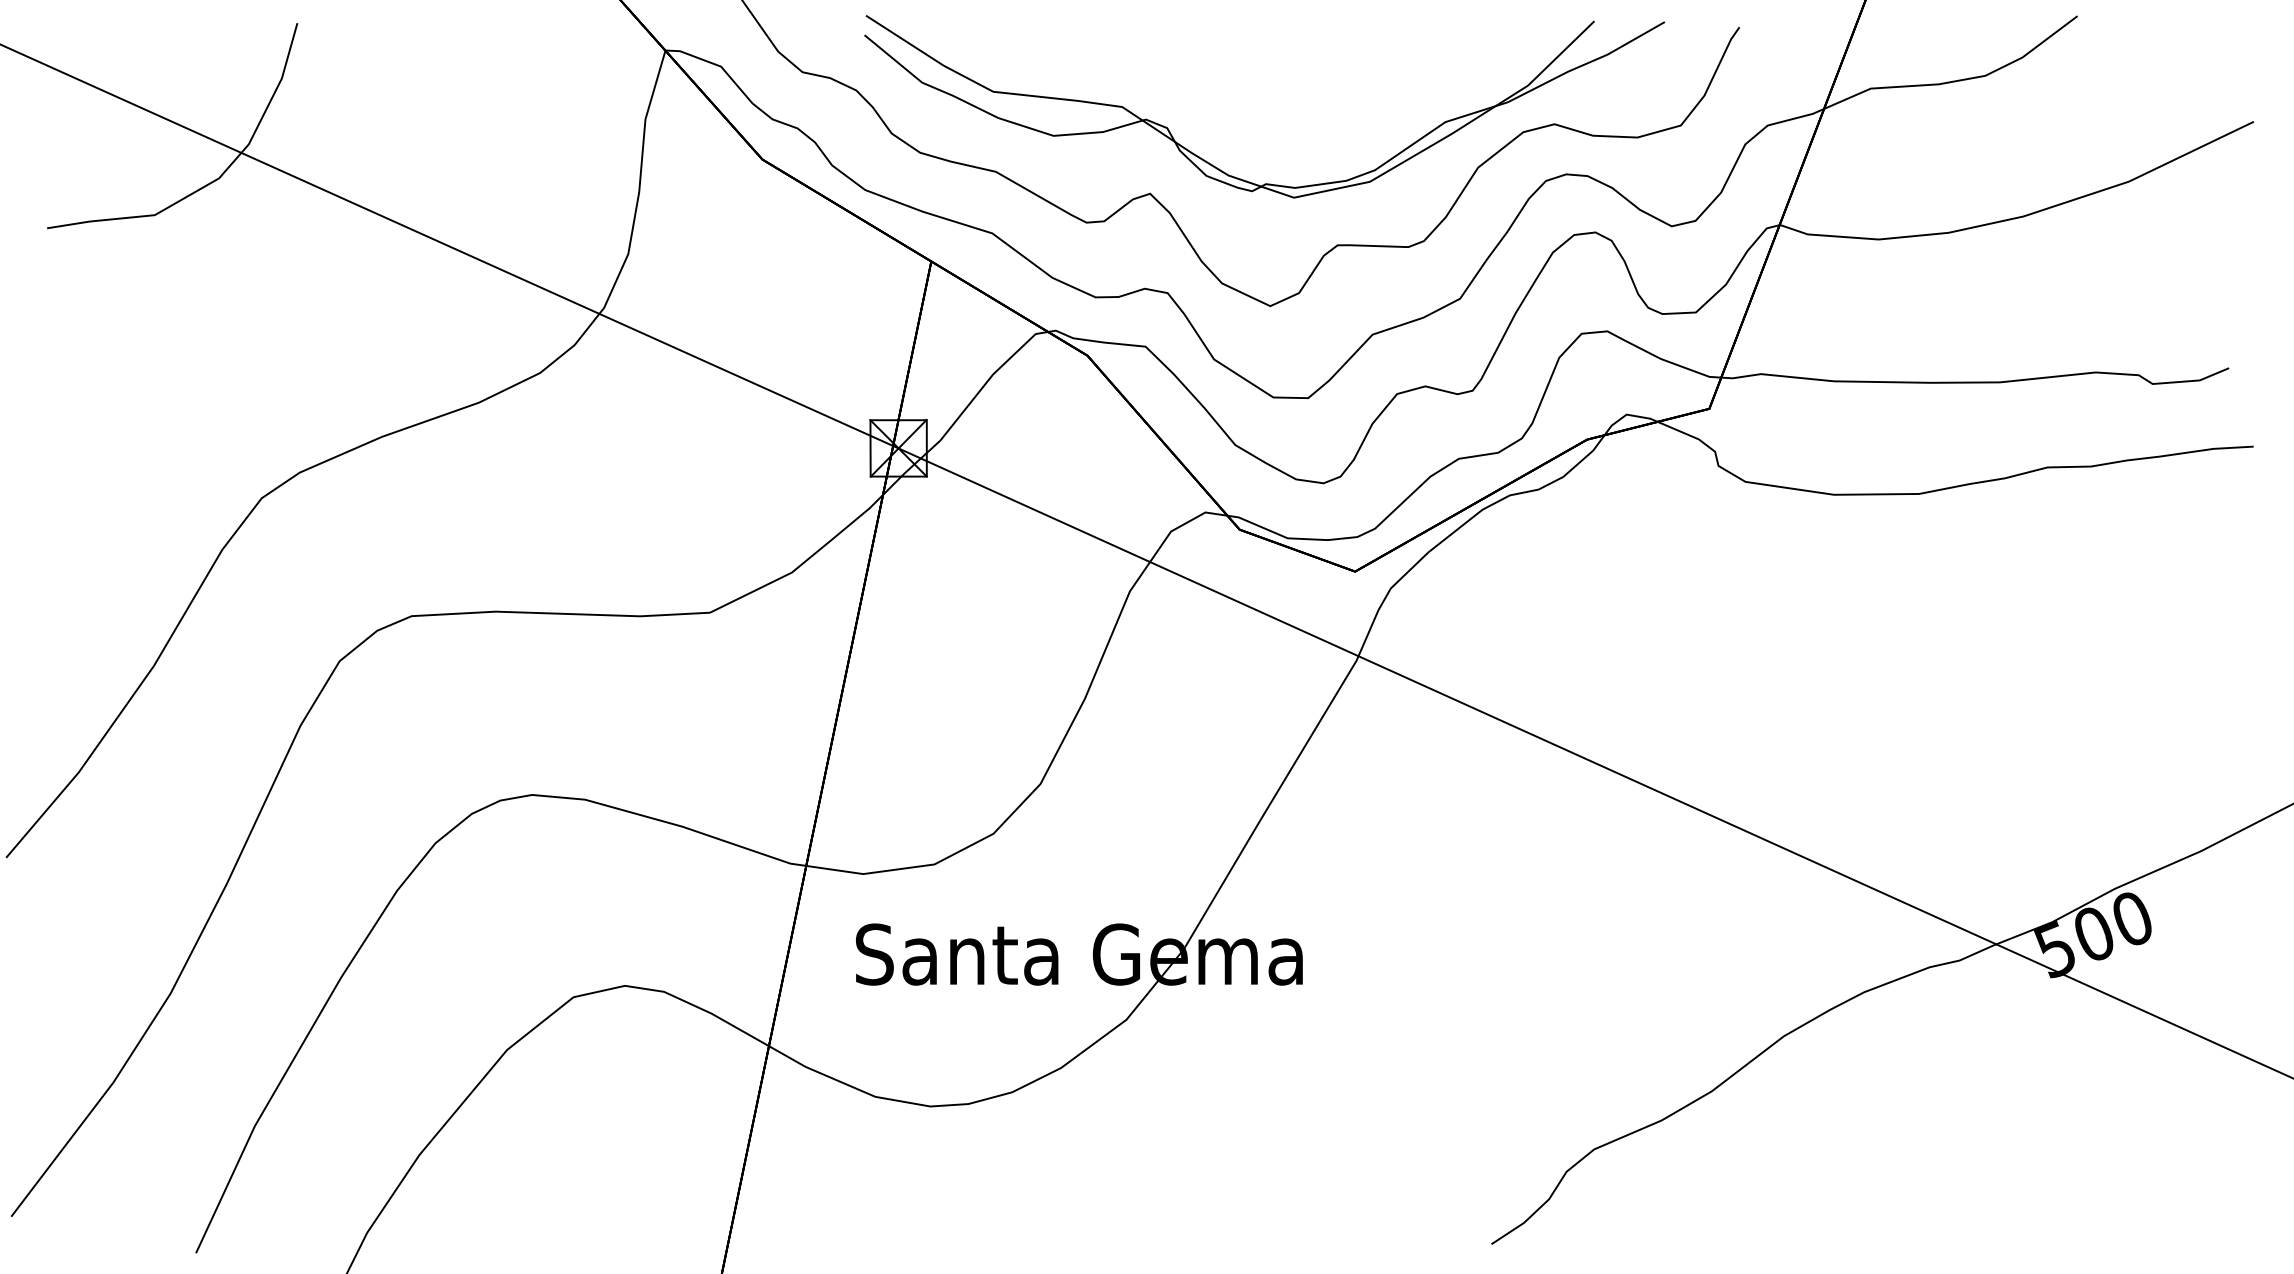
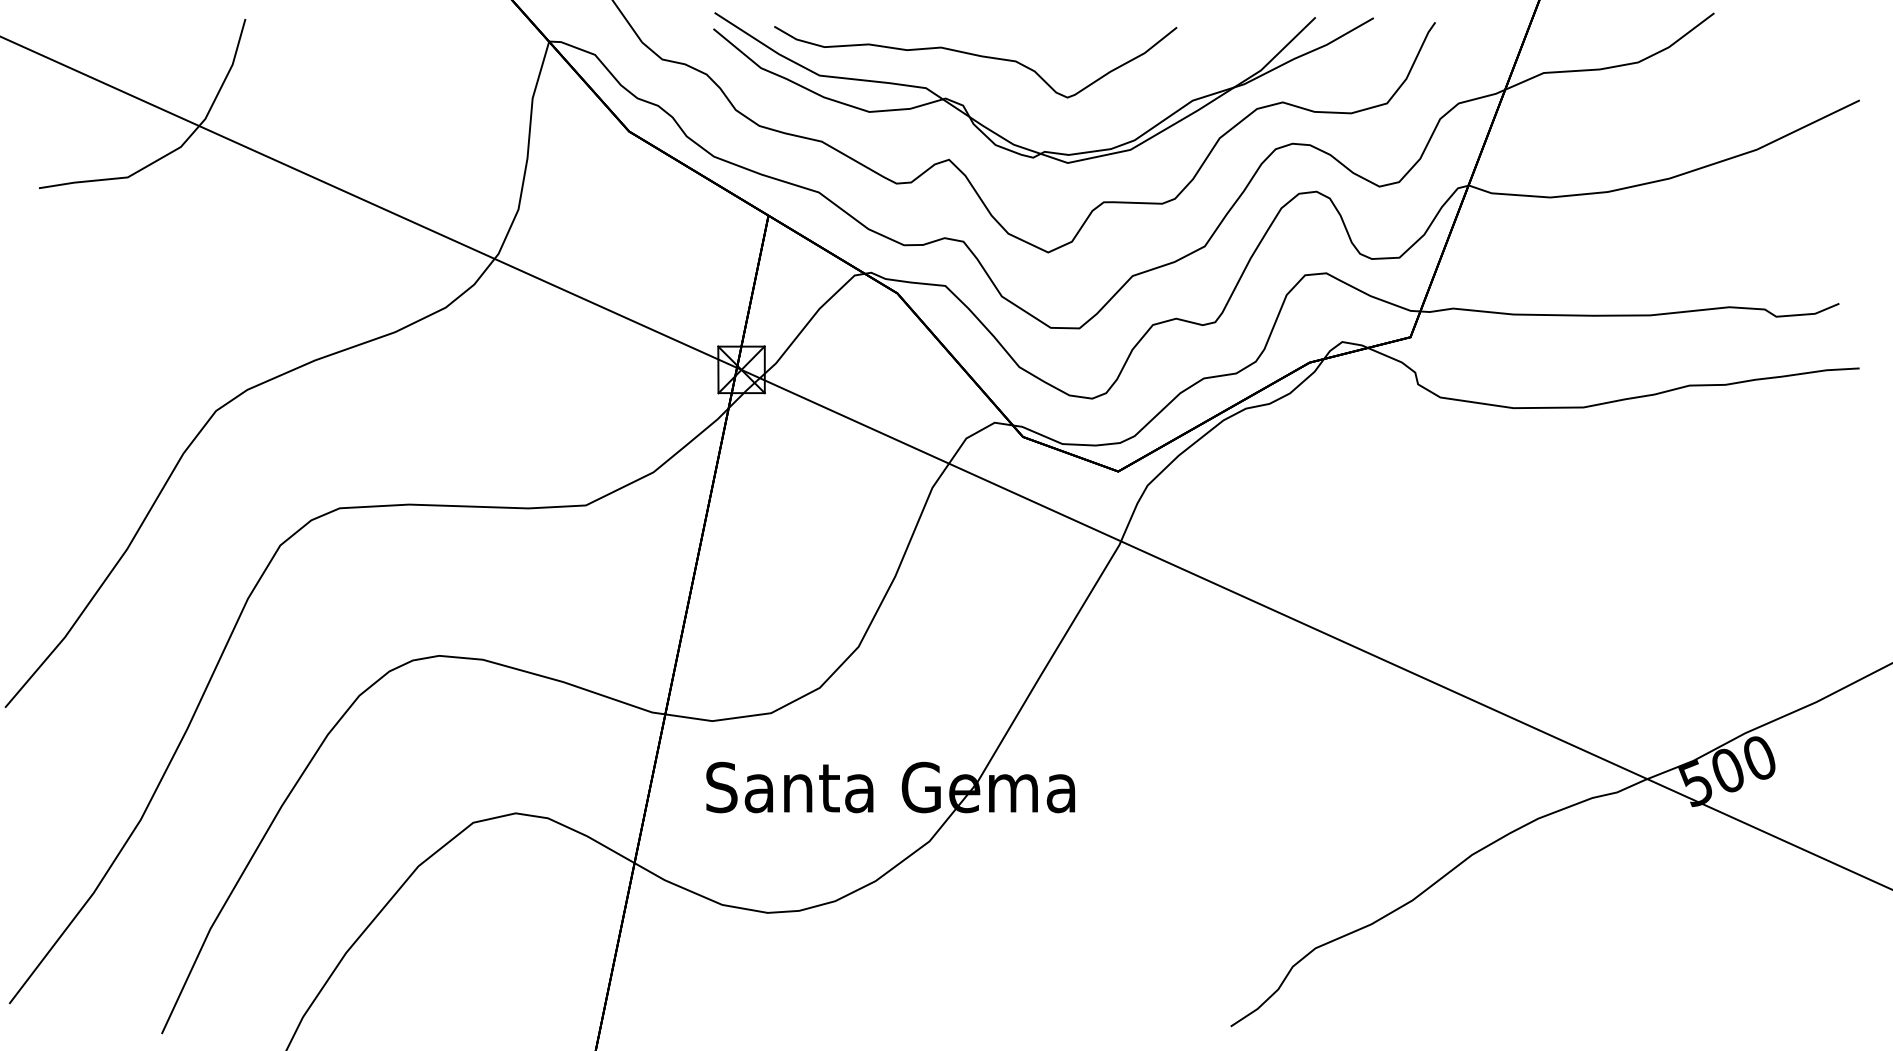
curve: (1183, 68) -> (976, 56), added

